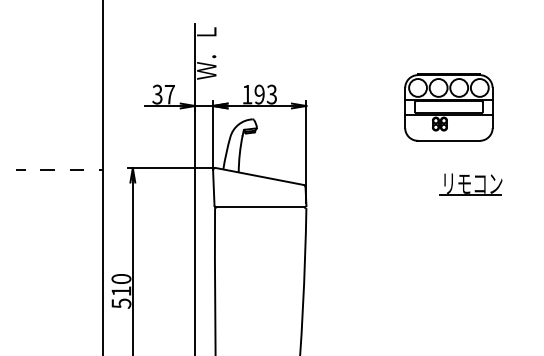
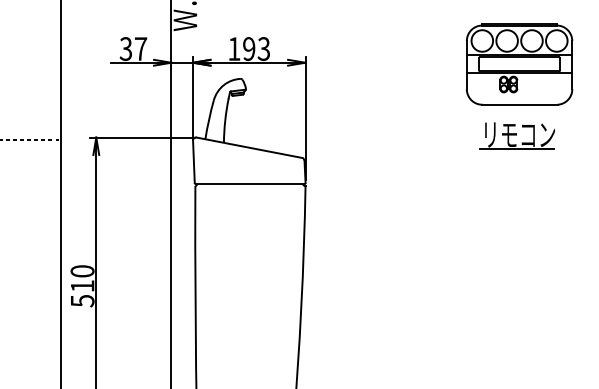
part: (448, 107) -> (519, 64), moved
part: (470, 184) -> (516, 135), moved

